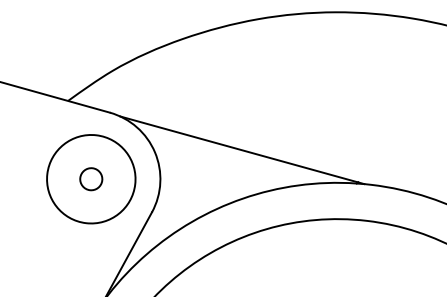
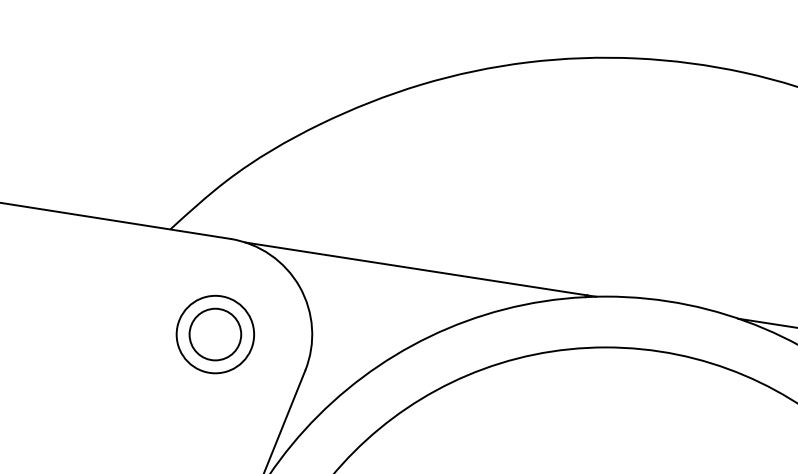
circle: (91, 179) -> (215, 334), size x0.62
circle: (91, 179) -> (215, 334), size x1.67

